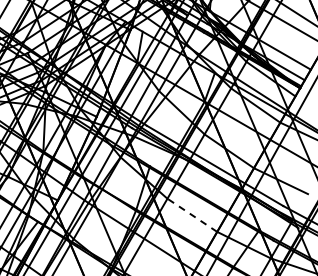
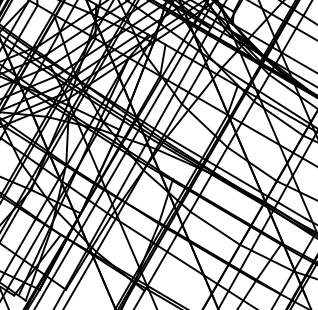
line: (192, 215) -> (215, 228), dashed -> solid

